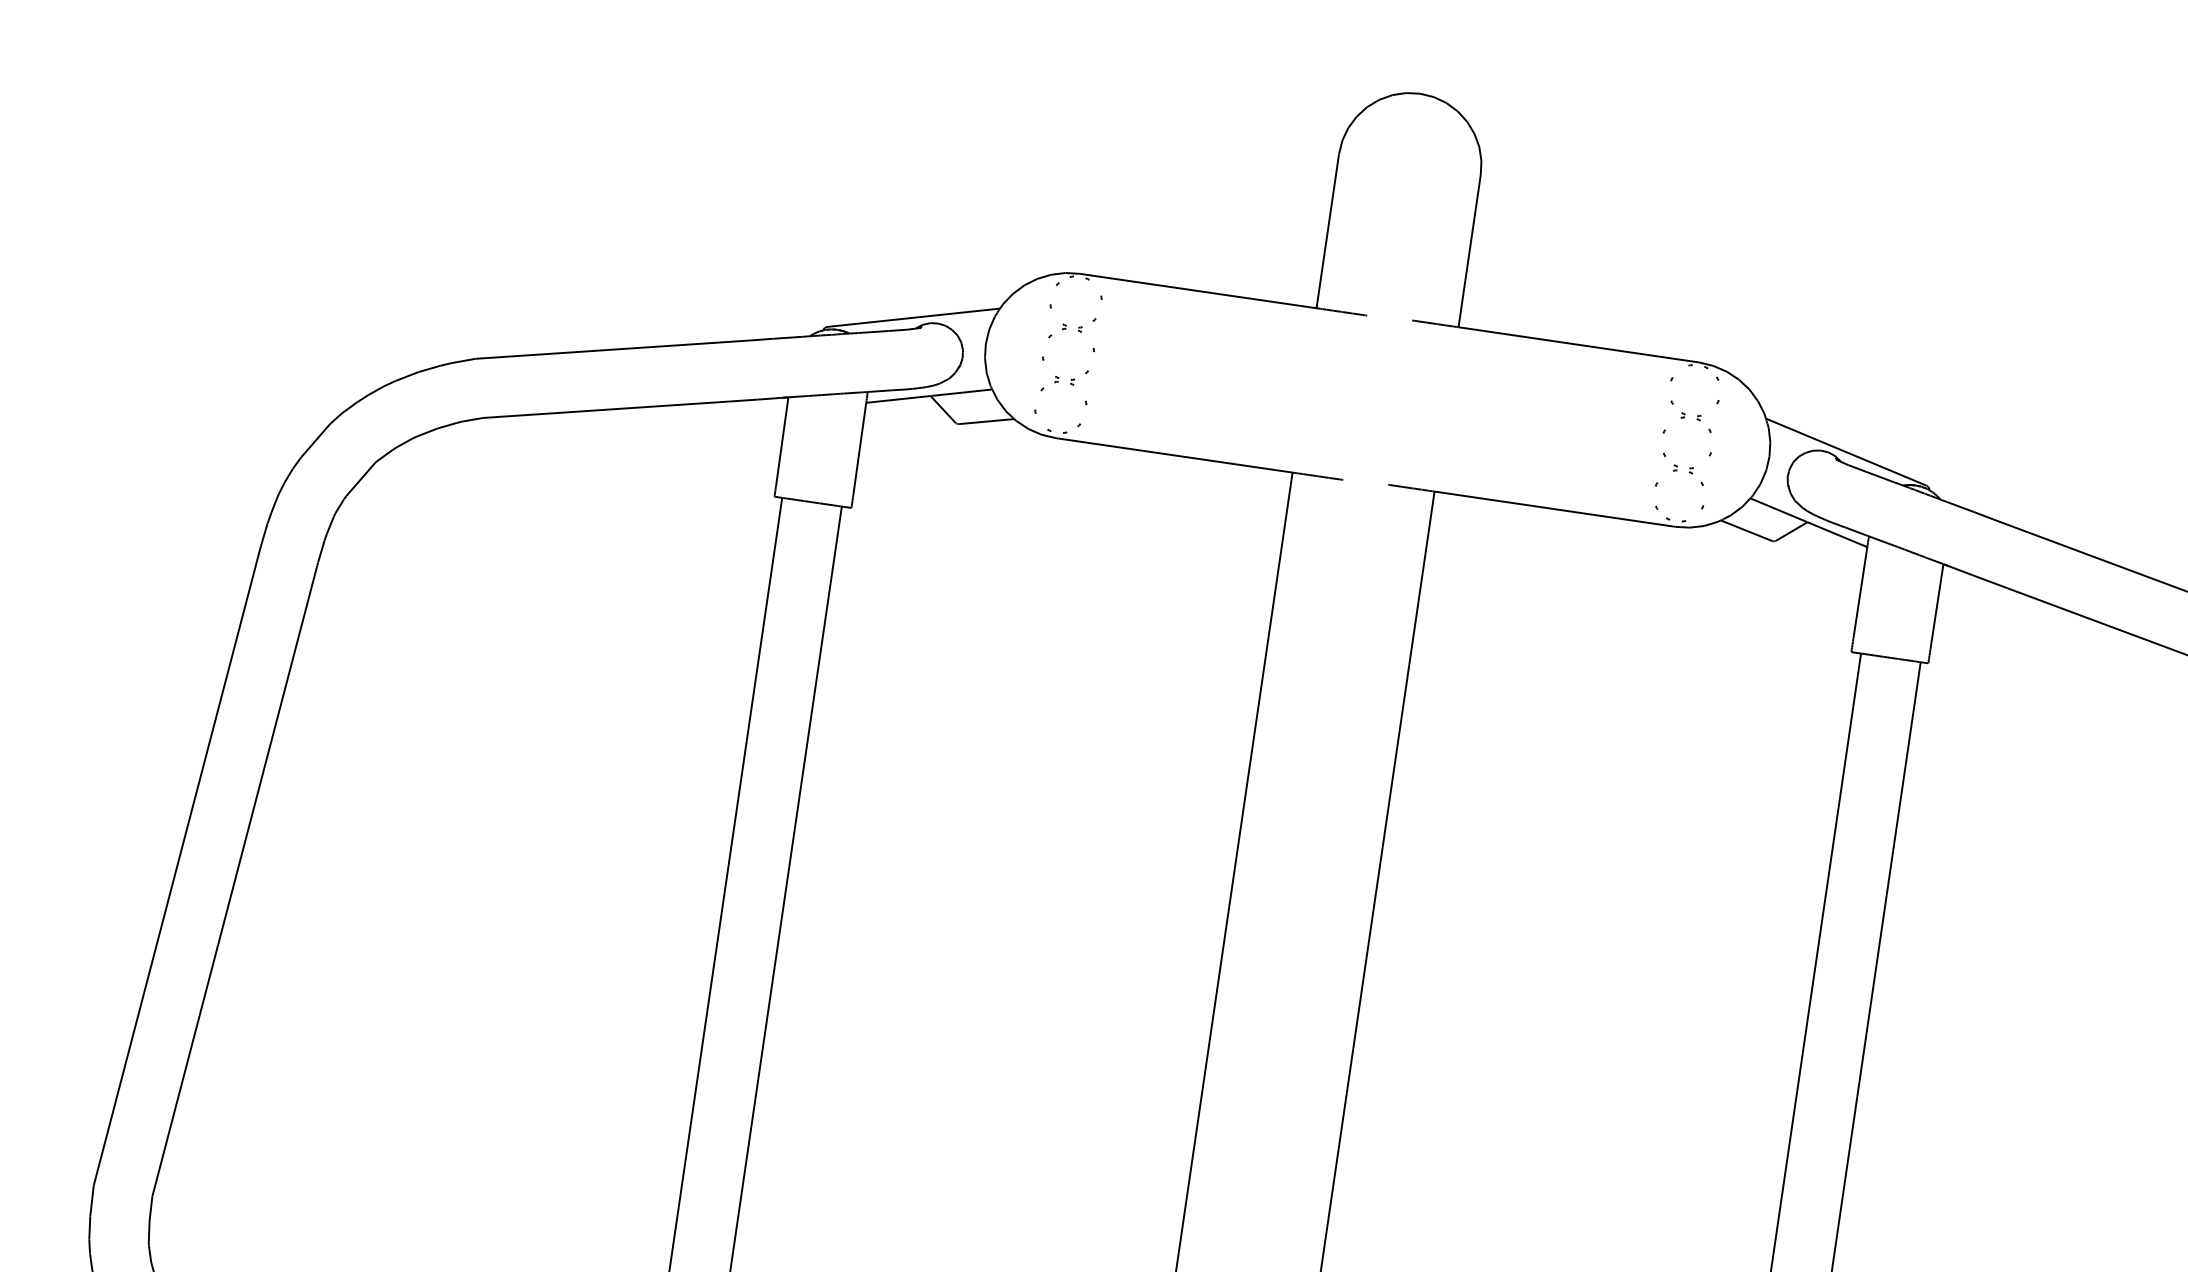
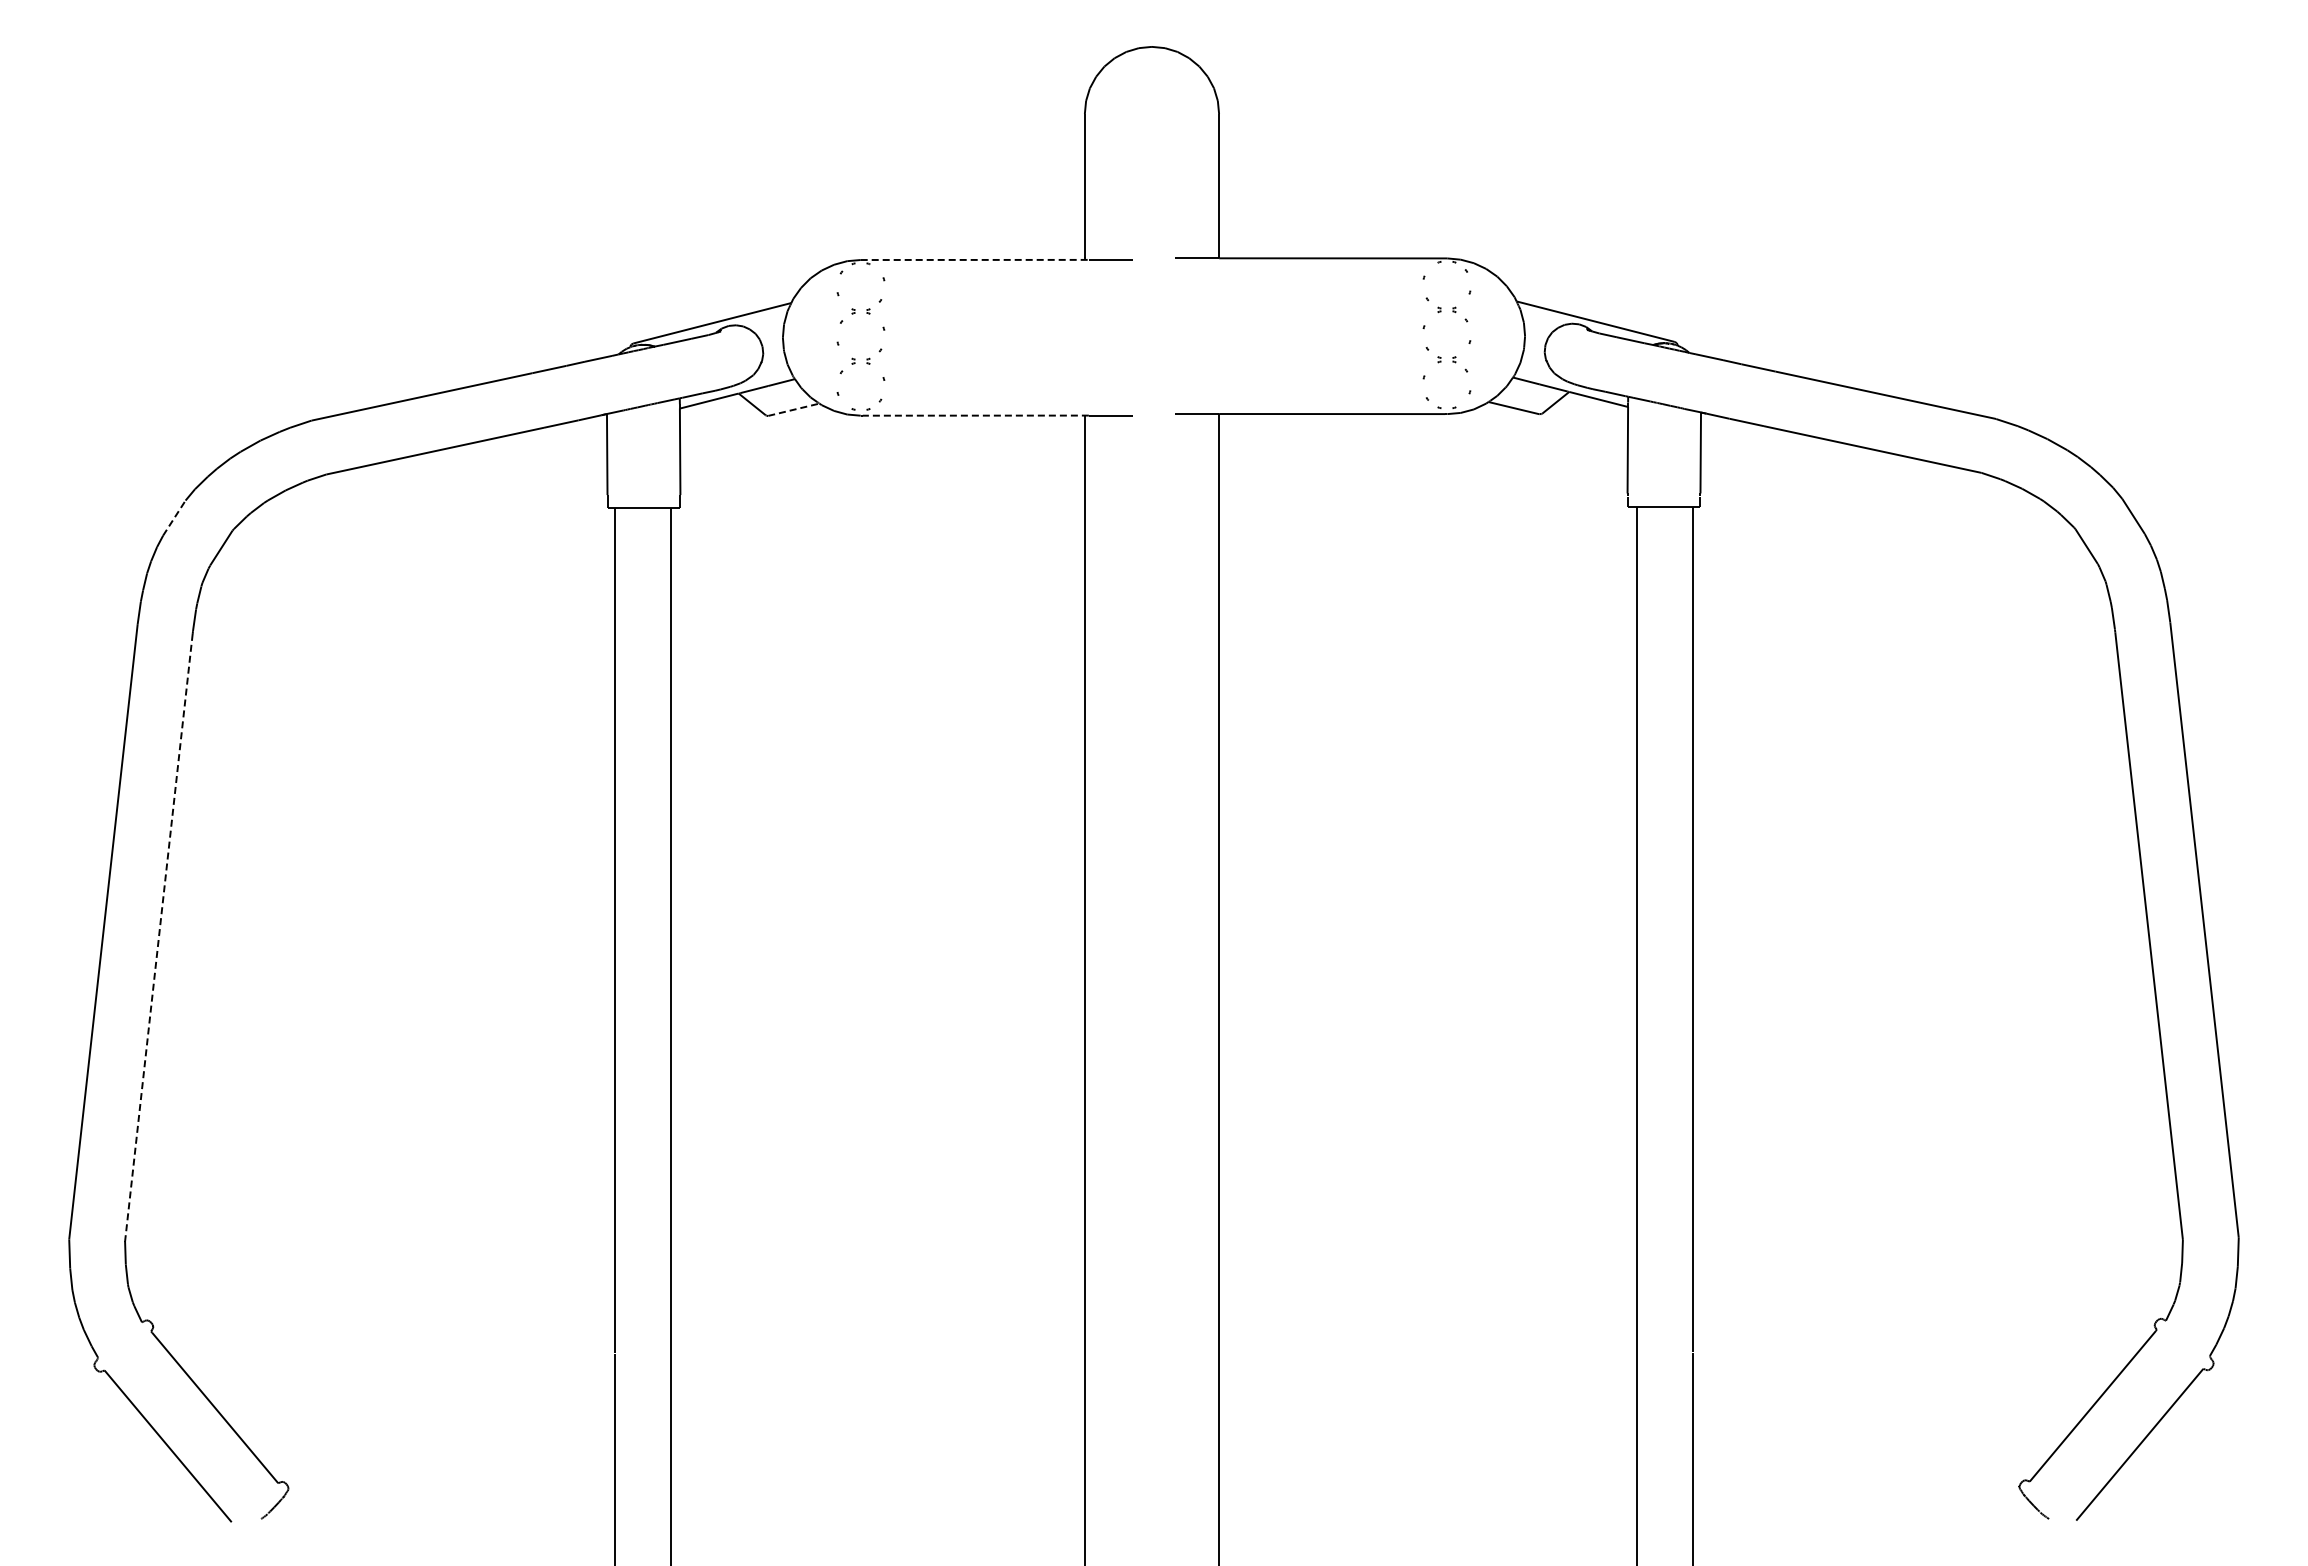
line: (1201, 290) -> (975, 259), solid -> dashed
line: (987, 421) -> (794, 409), solid -> dashed
line: (315, 441) -> (174, 518), solid -> dashed
line: (1177, 455) -> (975, 415), solid -> dashed
line: (234, 880) -> (158, 937), solid -> dashed

